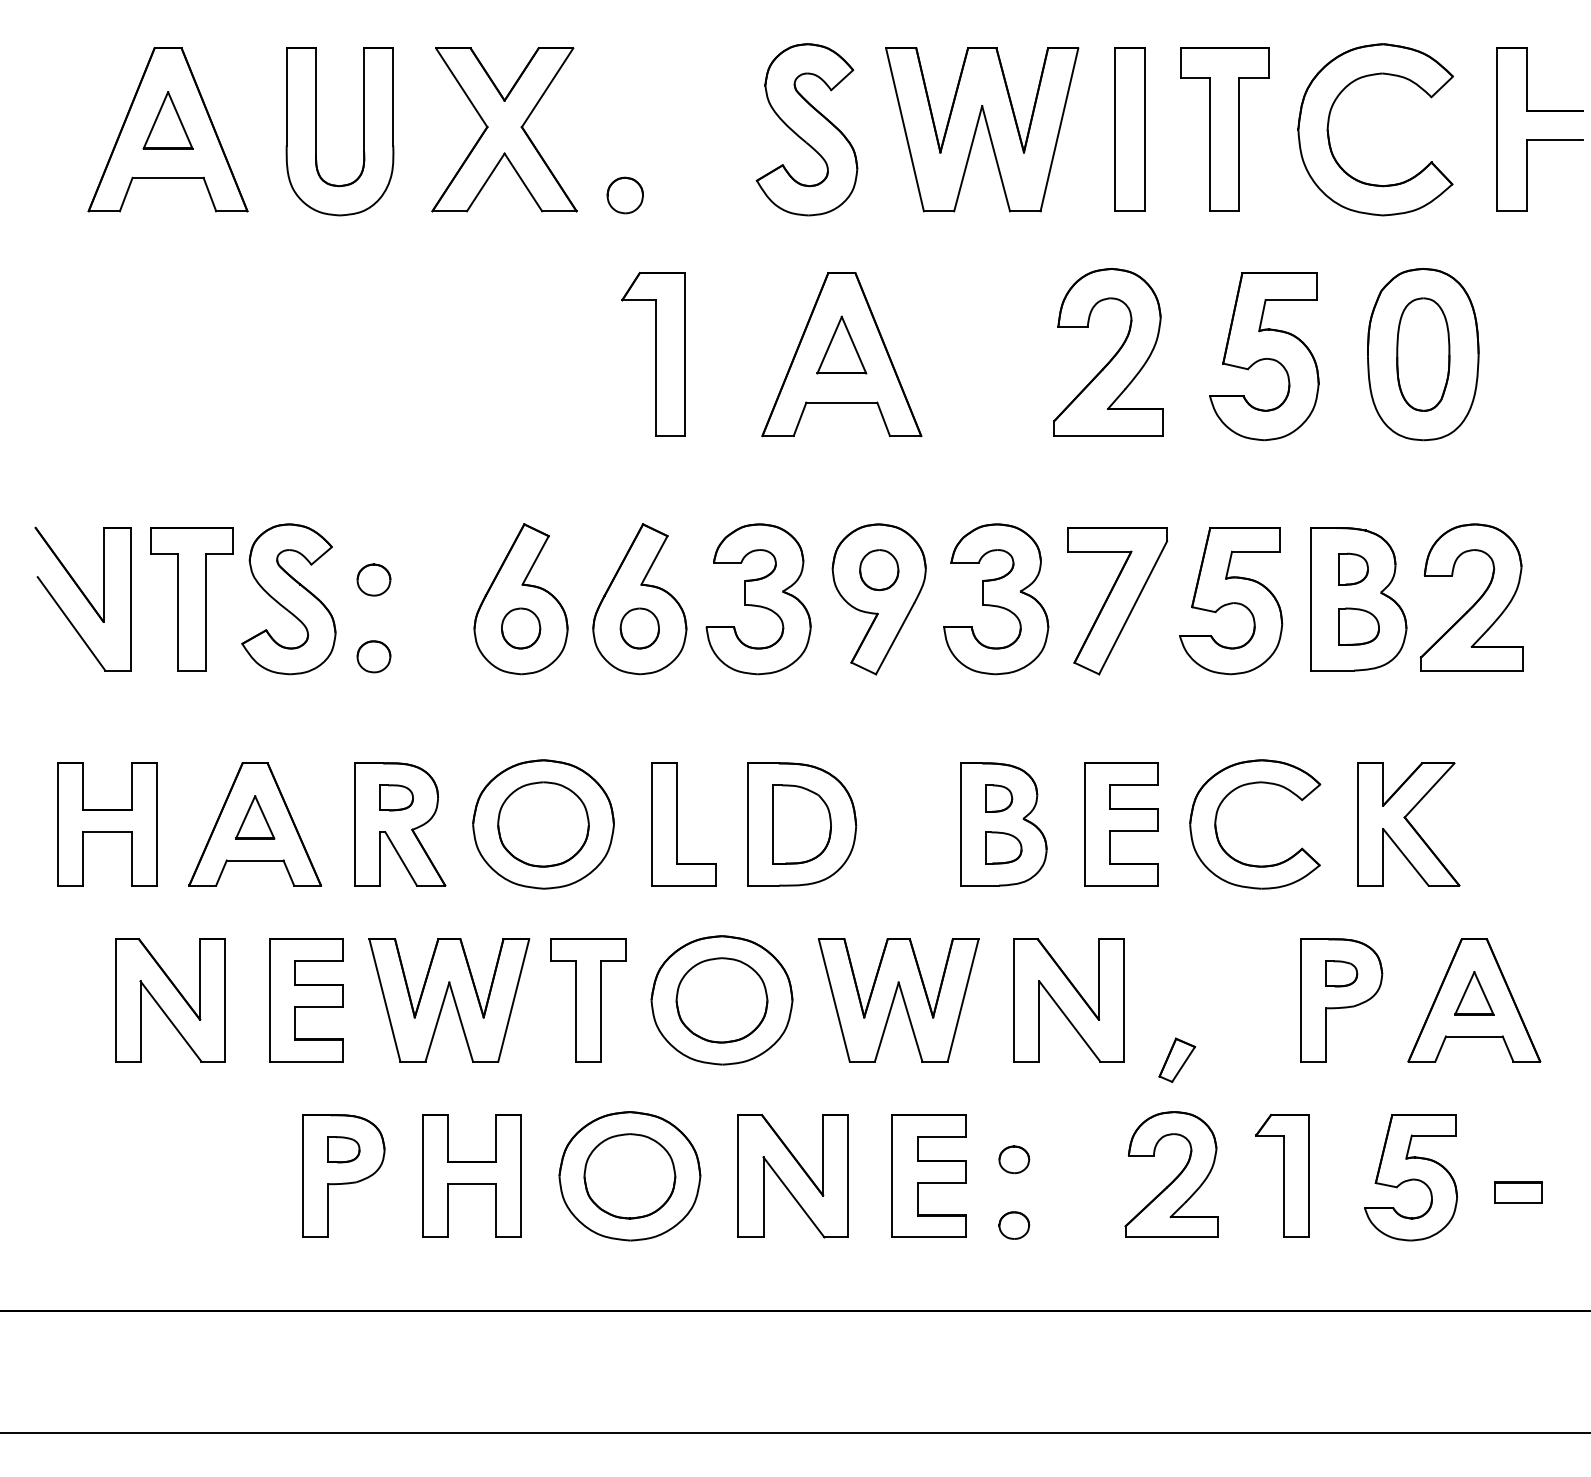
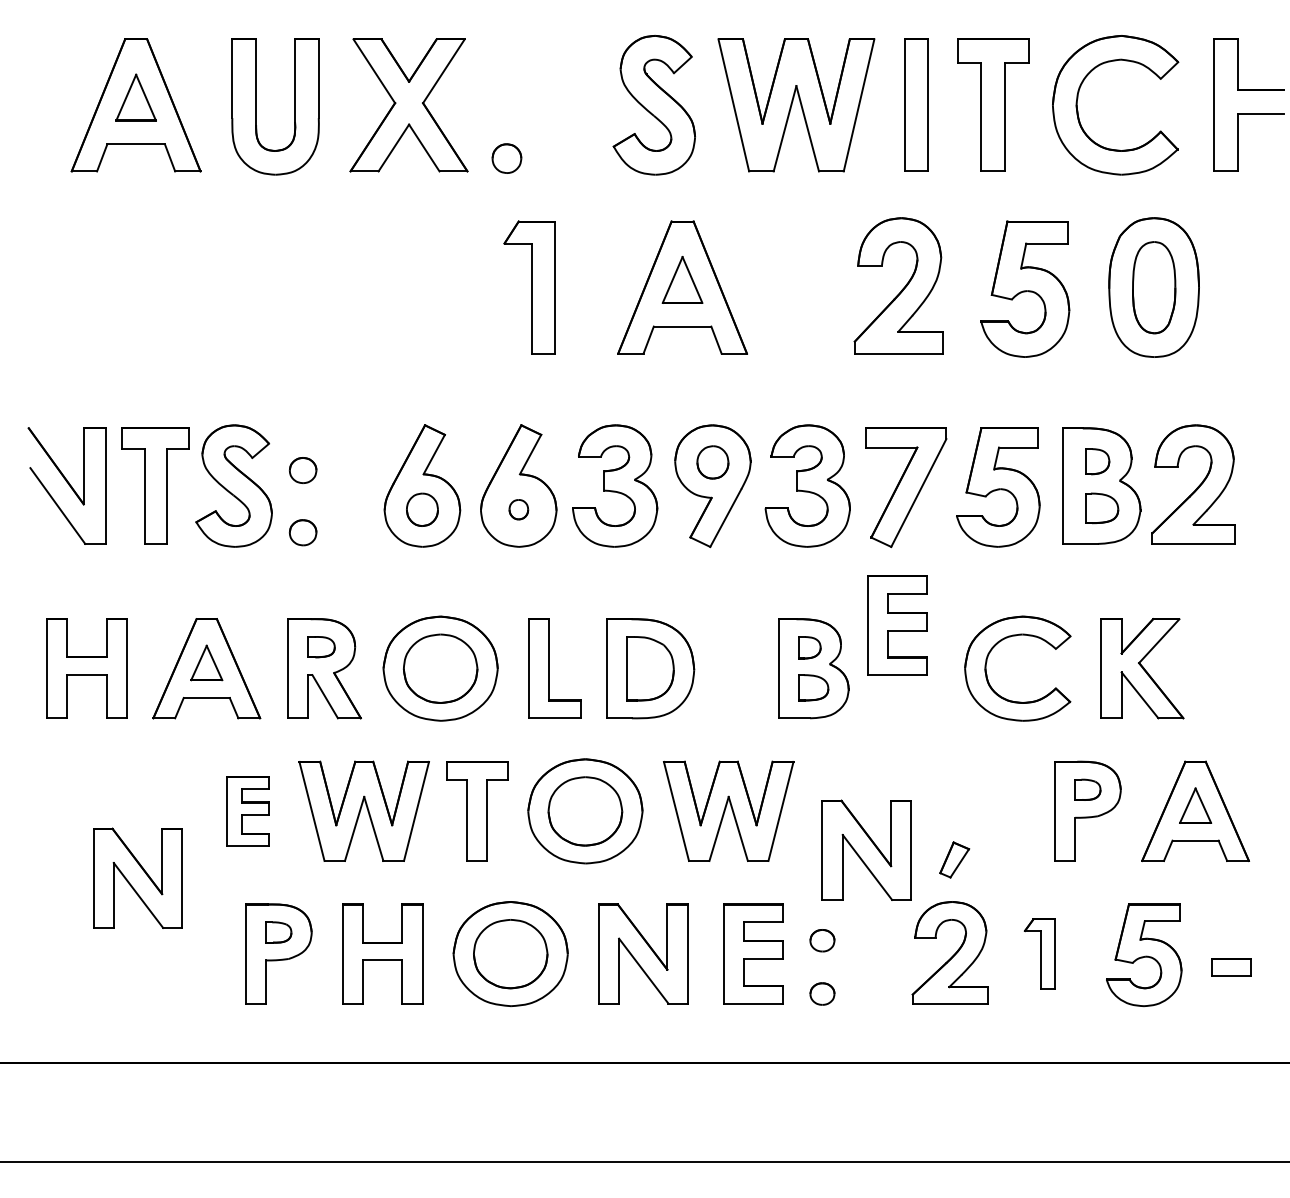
part: (639, 628) -> (518, 509), size x0.6
part: (1121, 824) -> (897, 625), moved
part: (169, 999) -> (137, 877), moved
part: (1068, 999) -> (866, 849), moved
part: (305, 1000) -> (247, 811), size x0.7
part: (1281, 1175) -> (1039, 953), size x0.7

